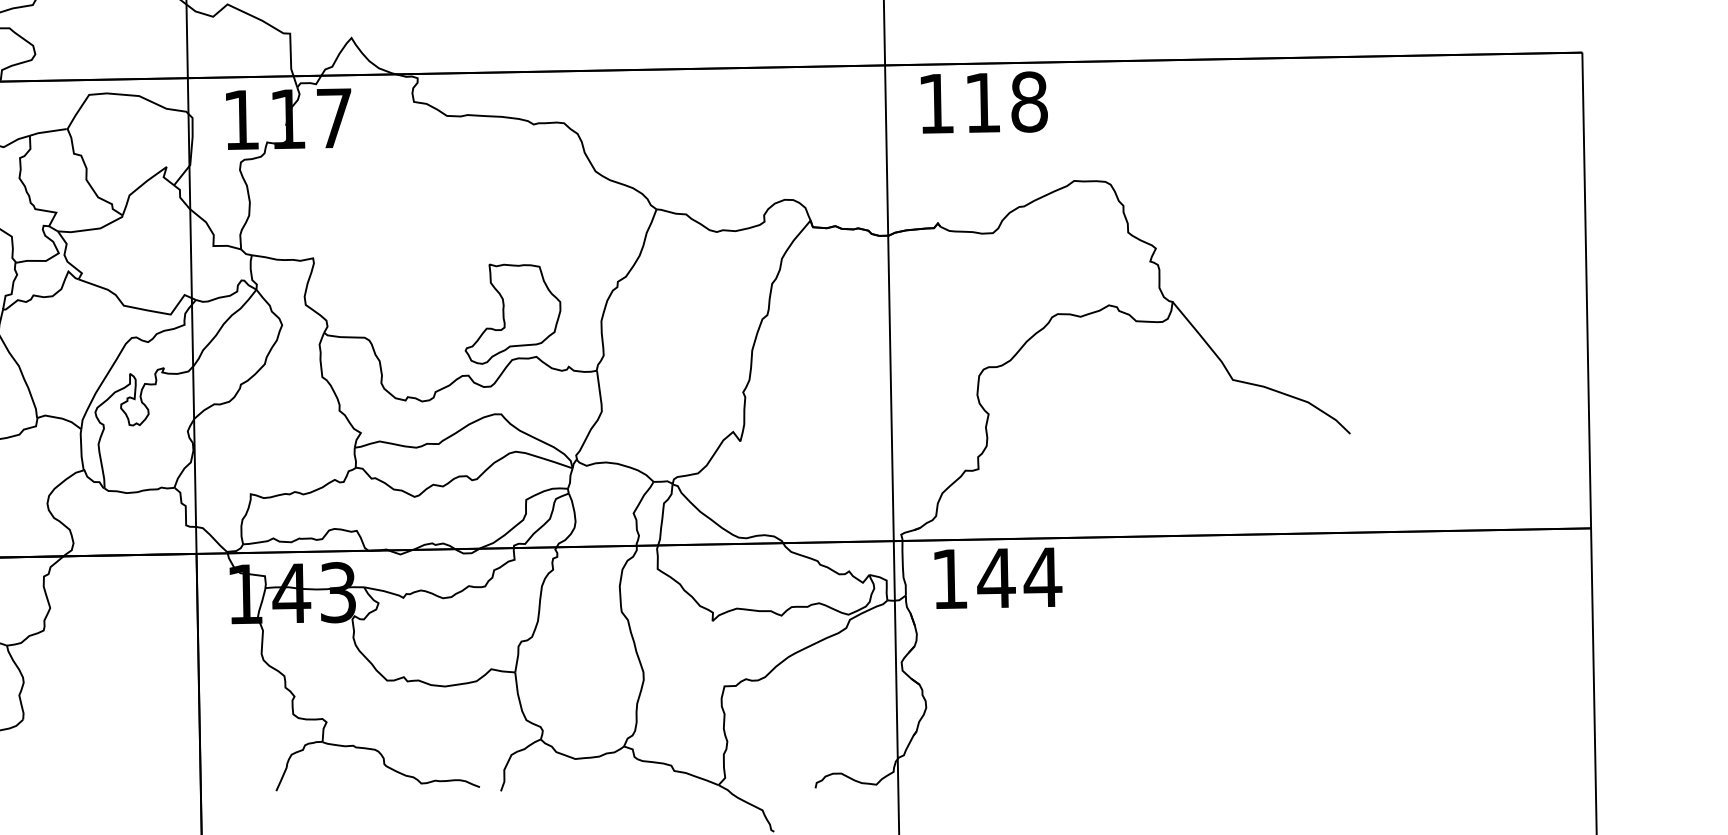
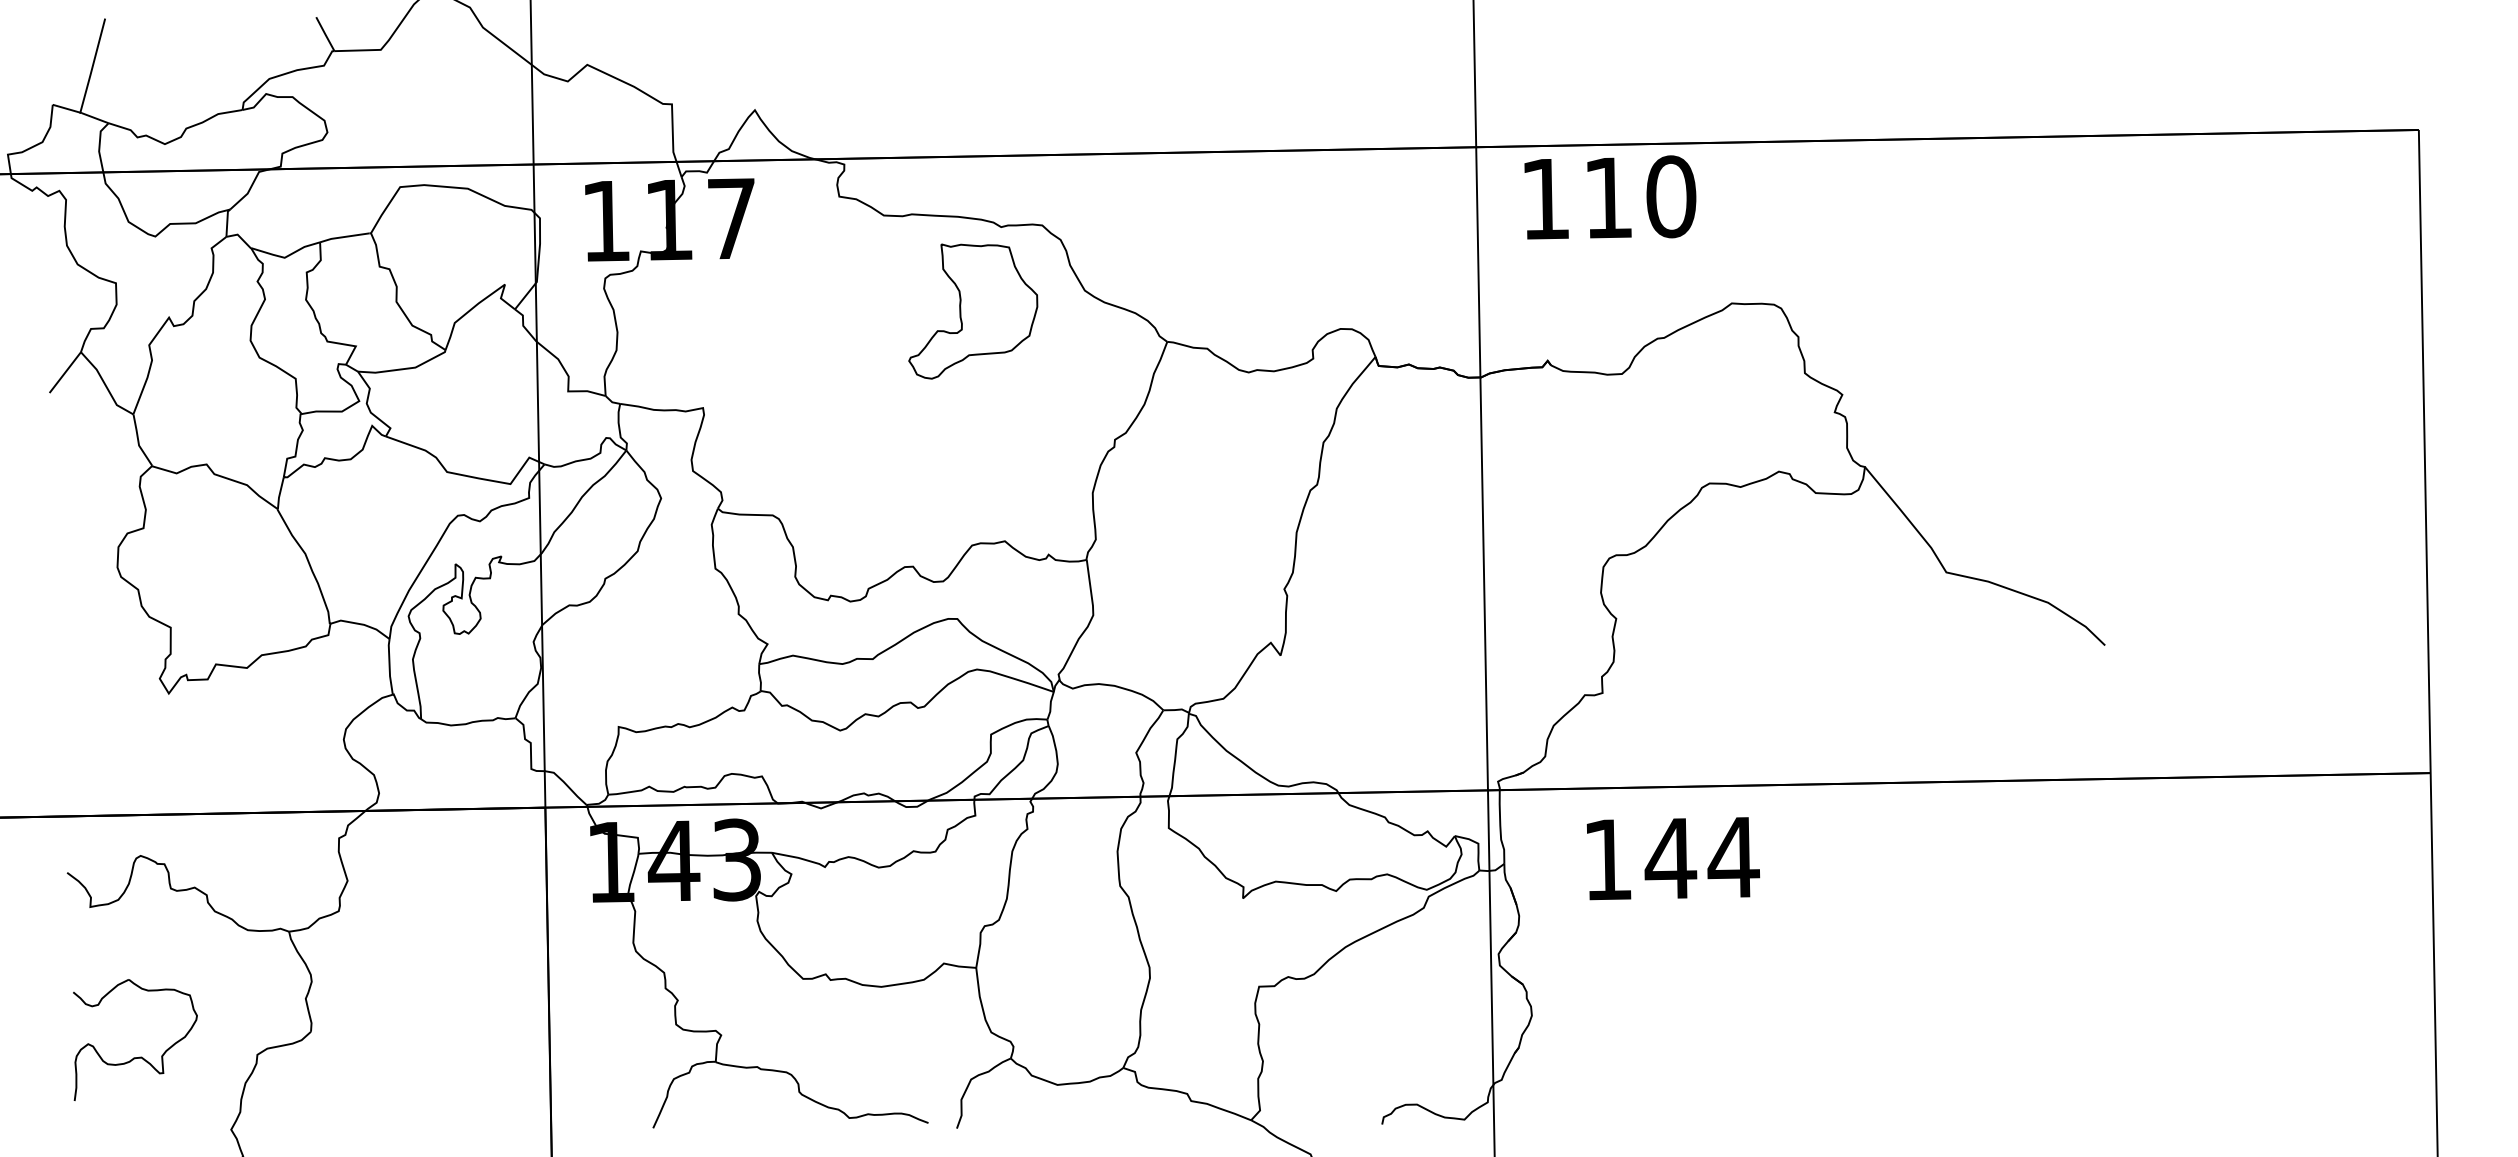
text: (1029, 101) -> (1671, 196), 118 -> 110
part: (513, 314) -> (973, 311), moved
text: (998, 578) -> (1673, 858), moved

